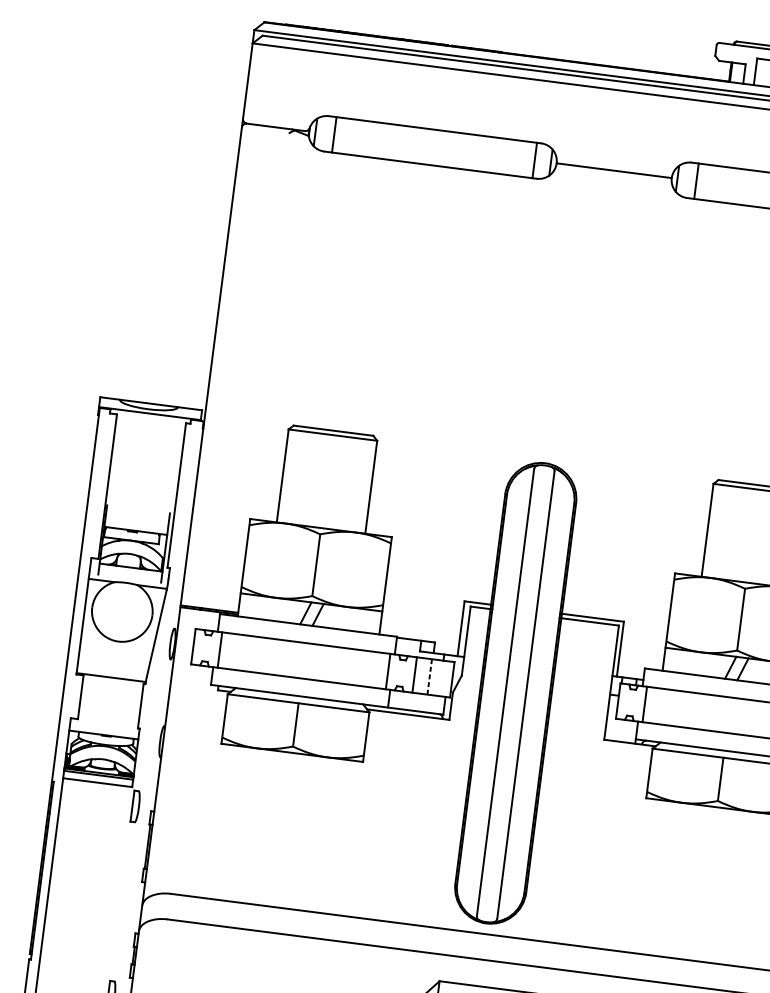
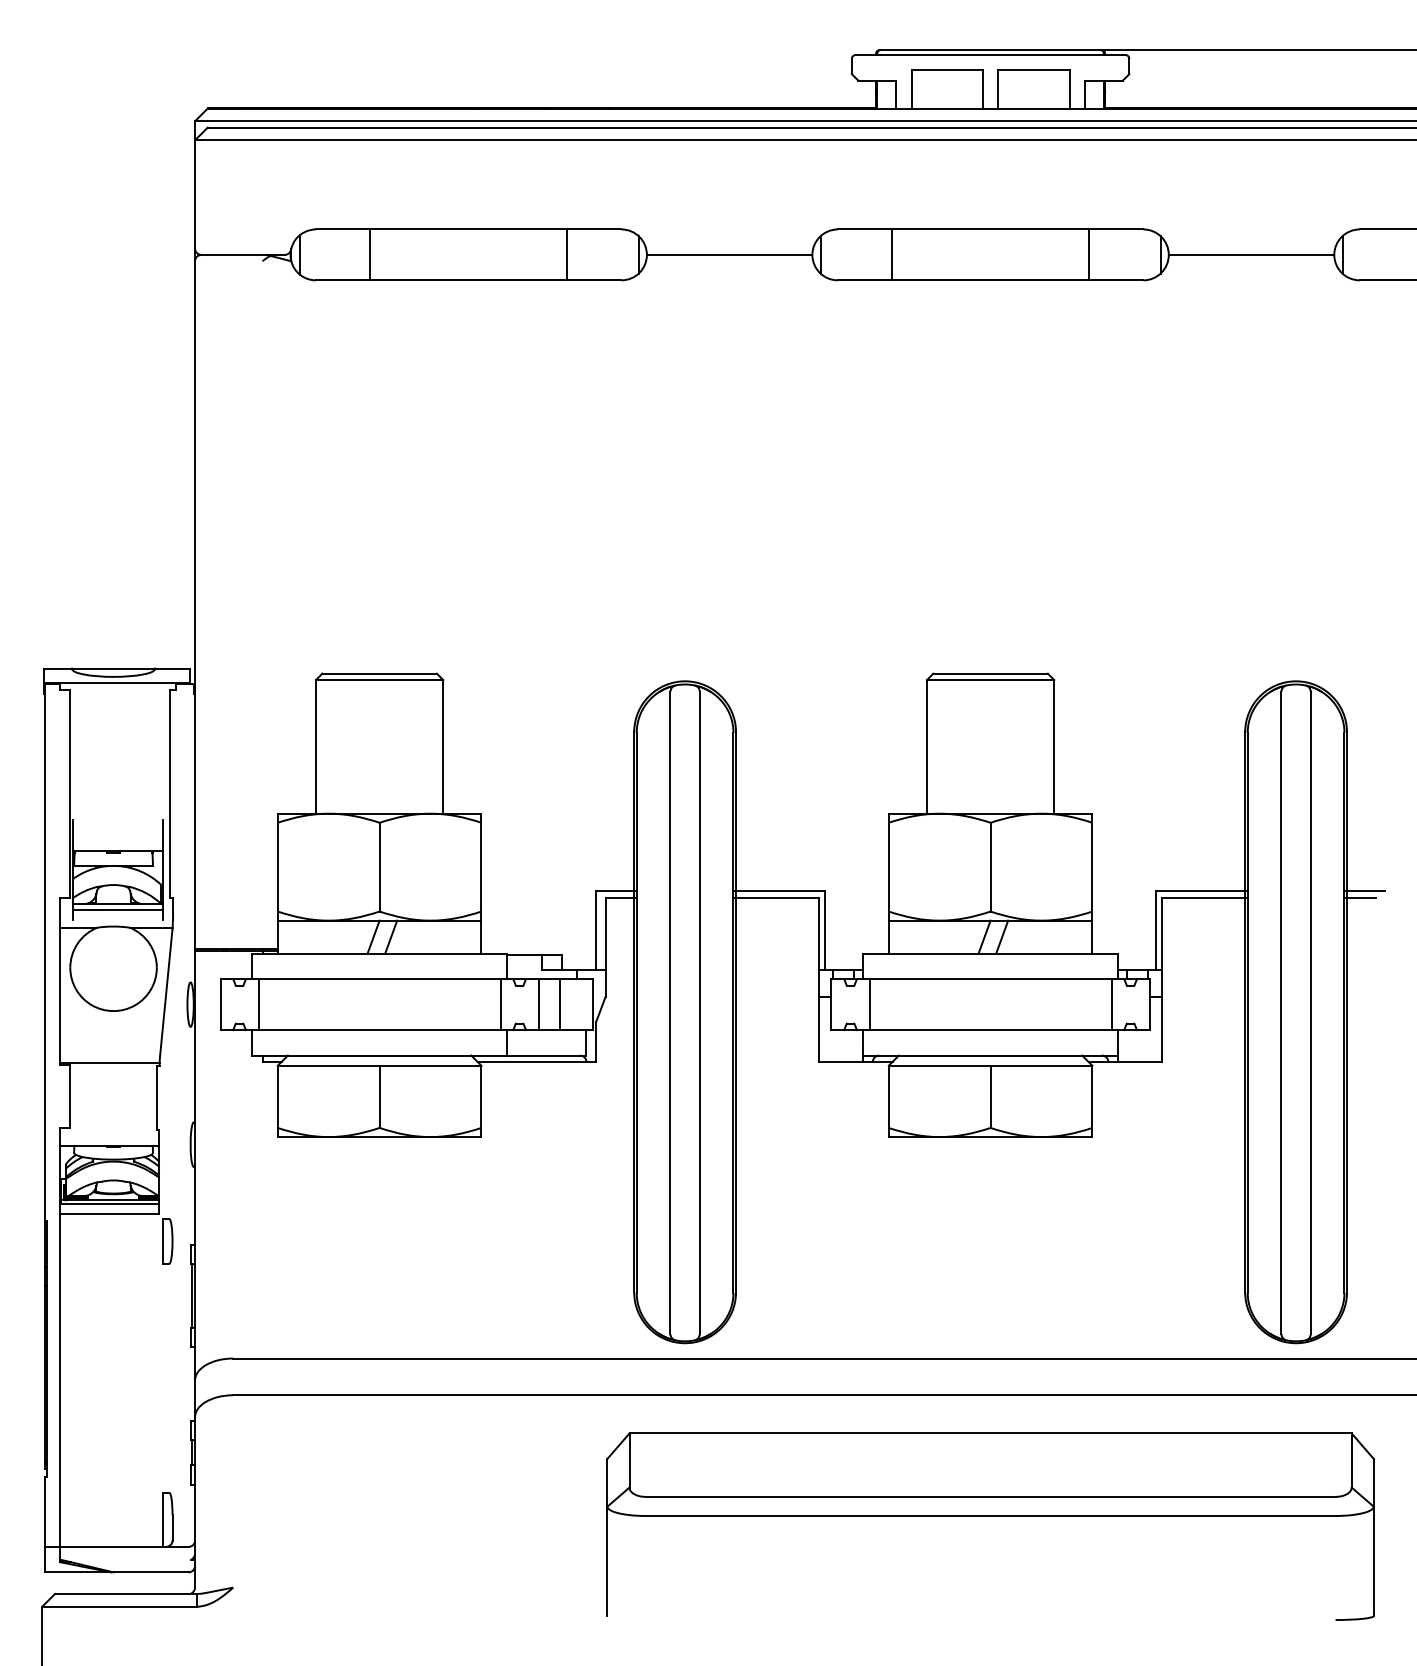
line: (334, 134) -> (370, 254), moved
line: (534, 160) -> (567, 254), moved
line: (696, 180) -> (891, 254), moved
line: (130, 572) -> (117, 910), added
line: (429, 677) -> (560, 1005), dashed -> solid

